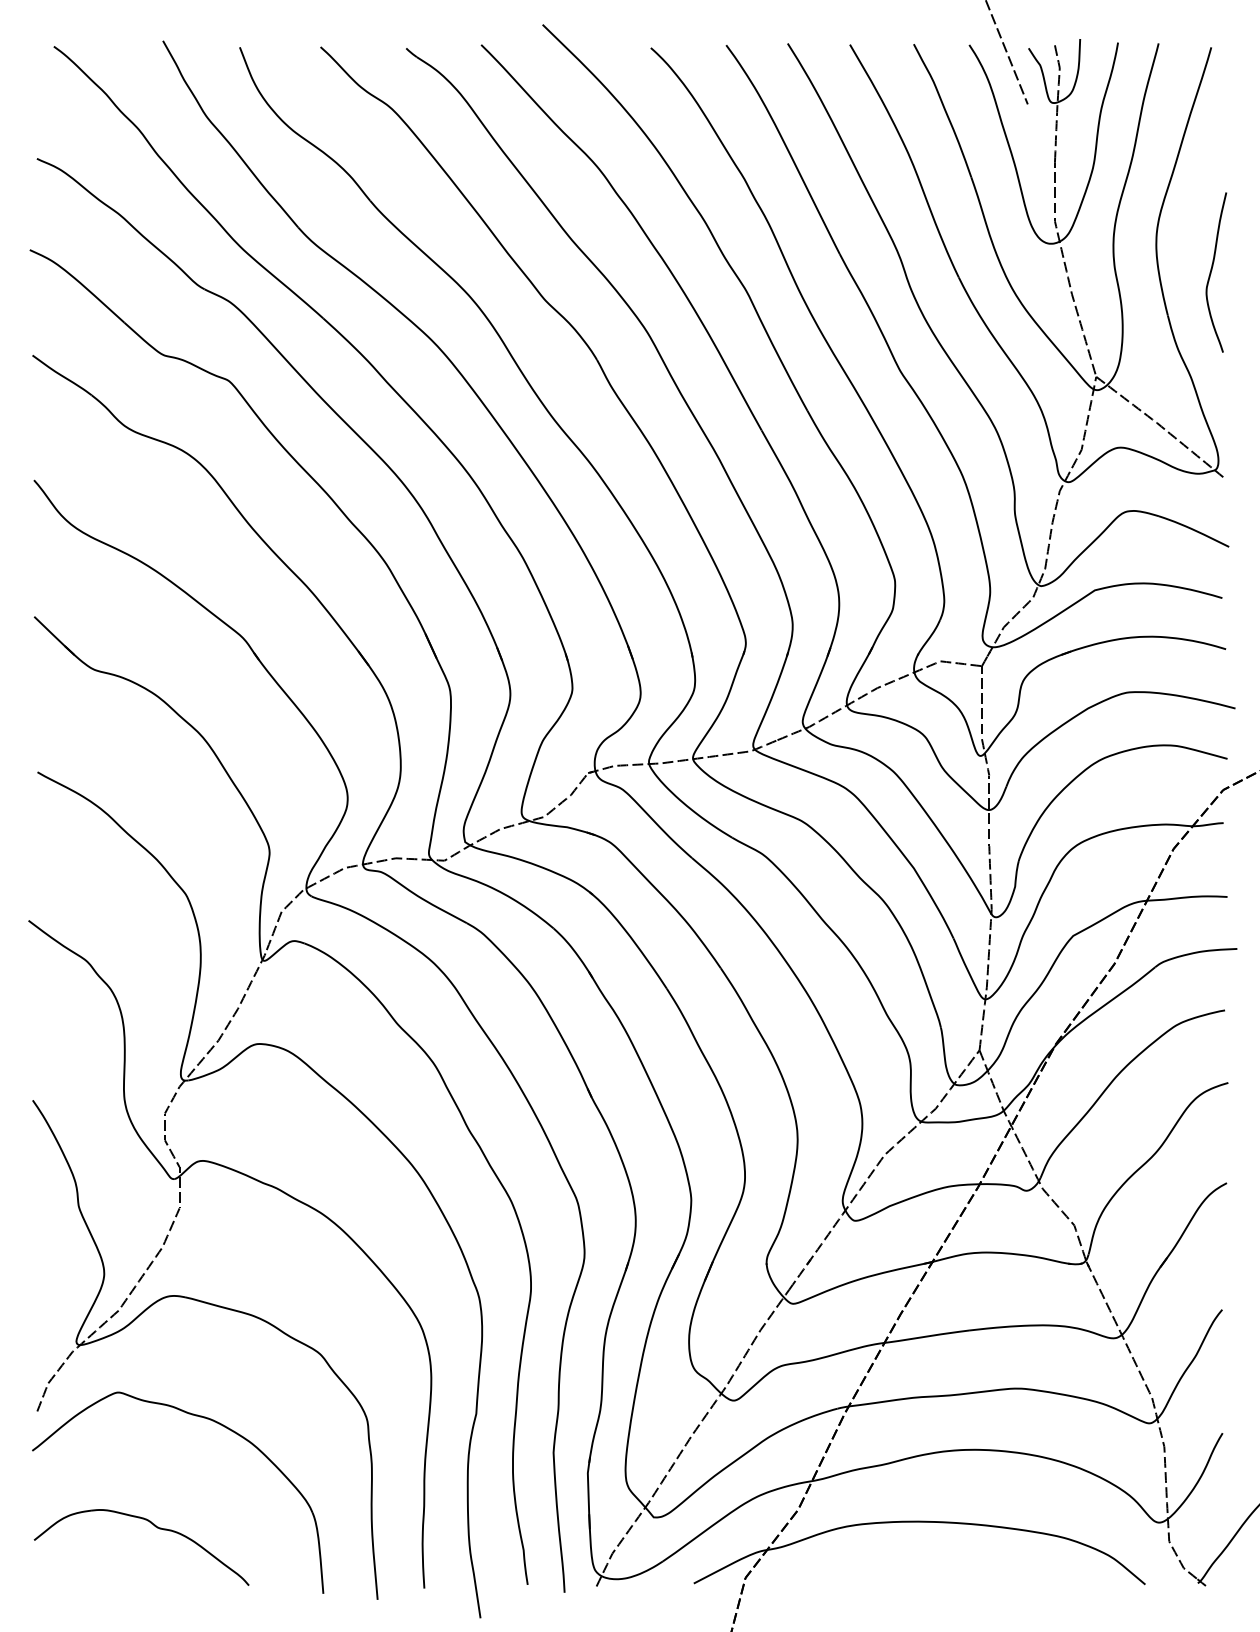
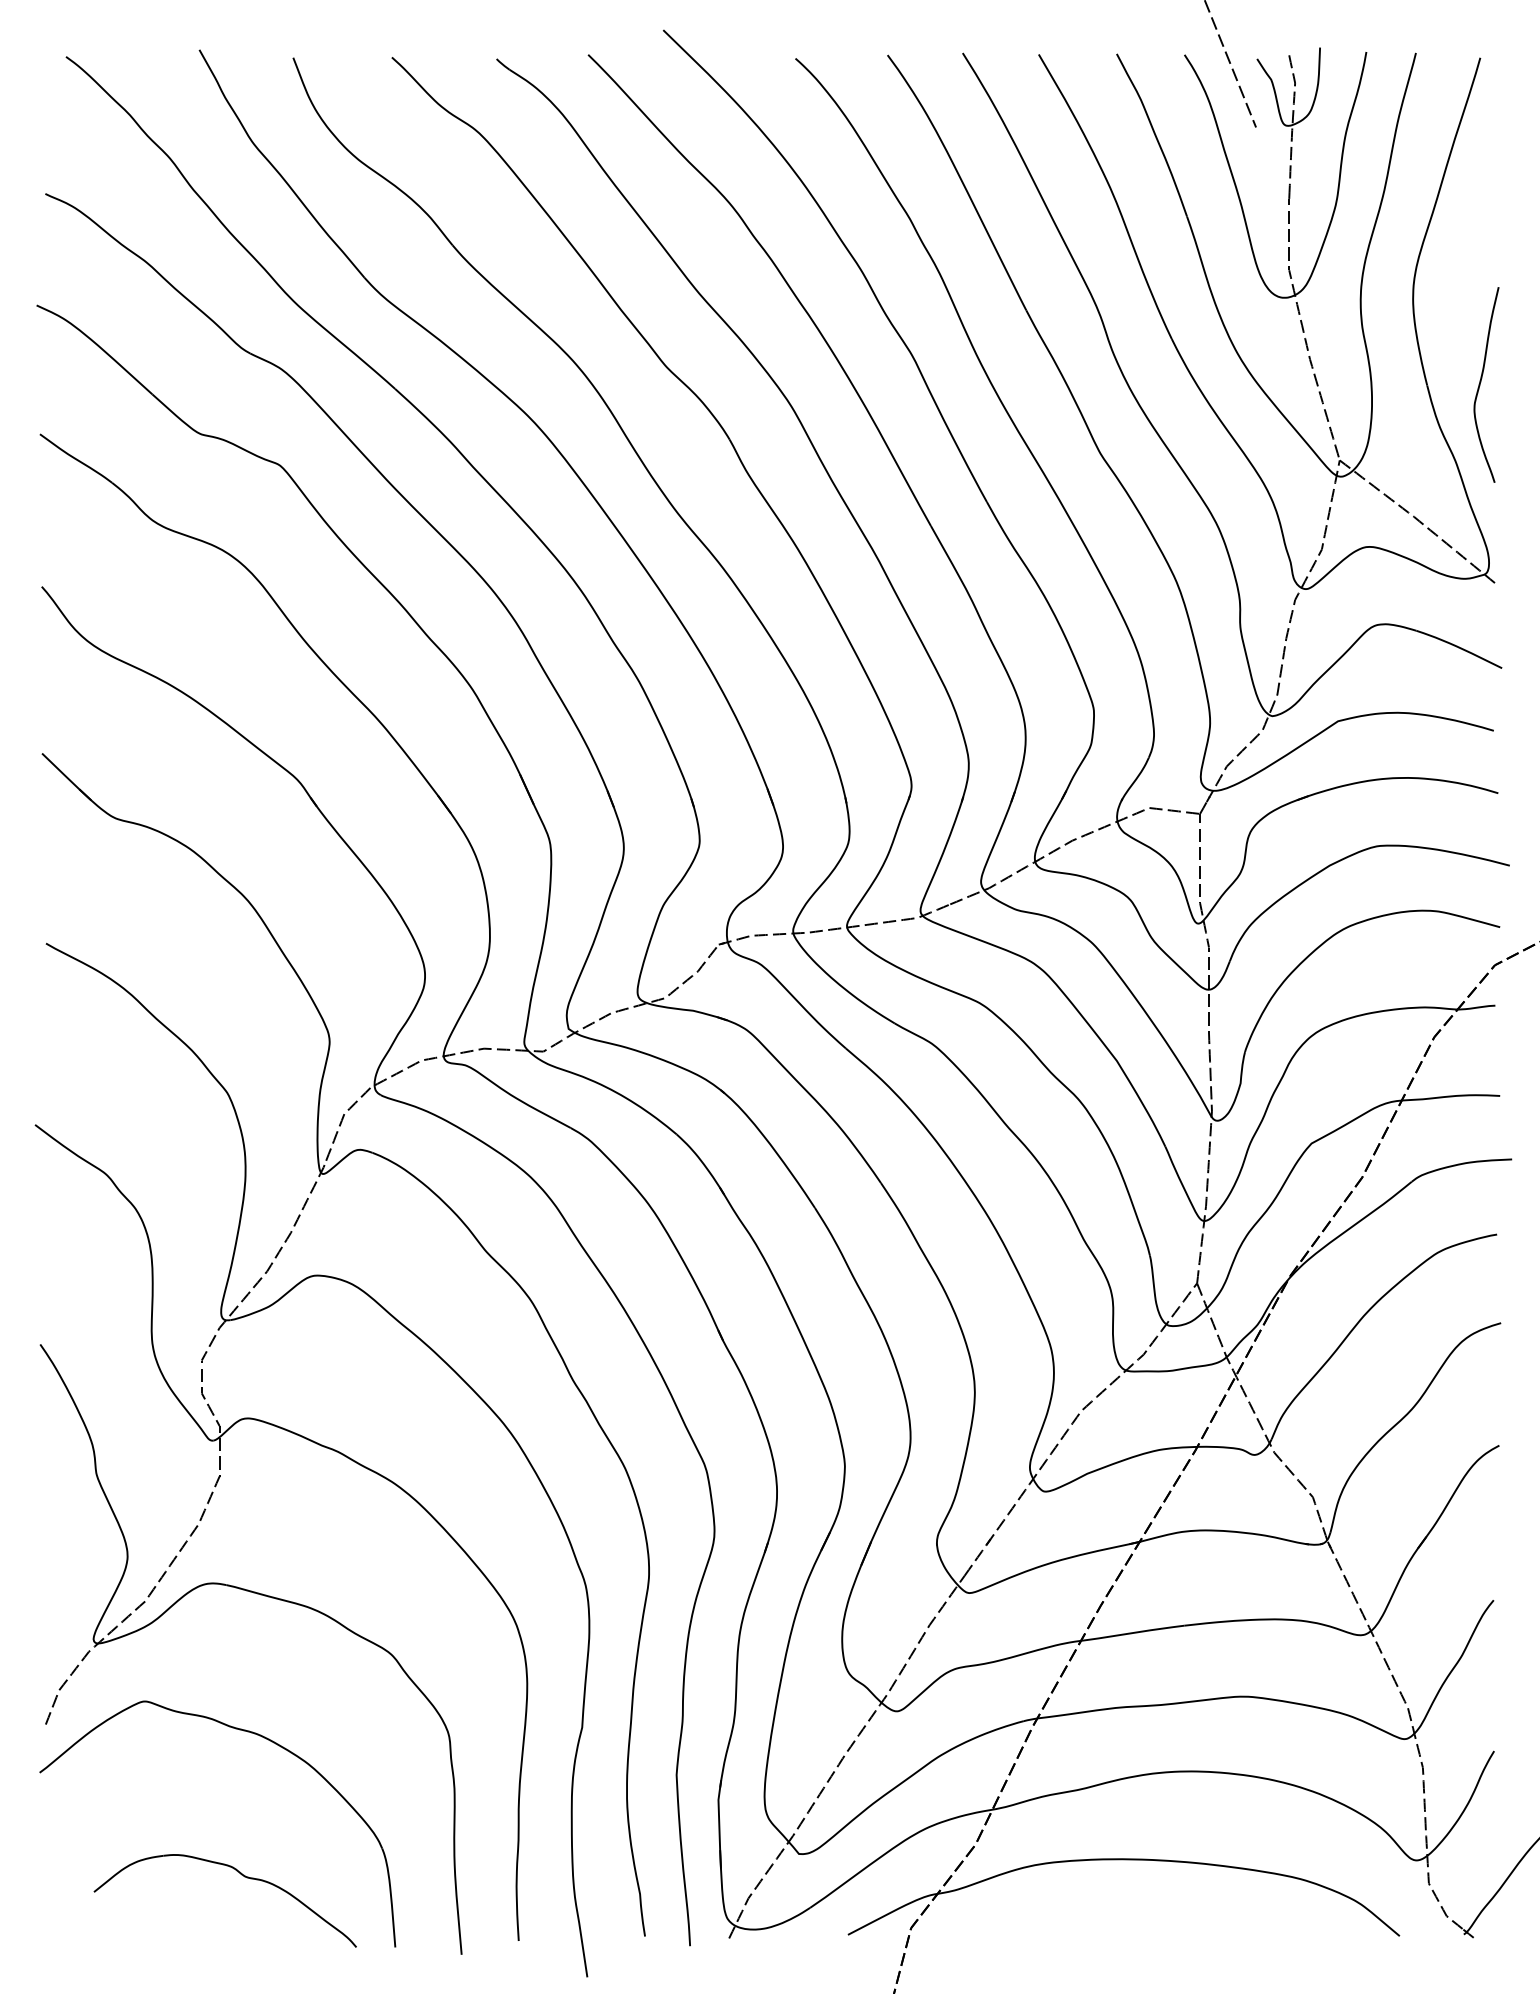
curve: (1212, 270) -> (1481, 382), moved
part: (154, 1526) -> (241, 1875), moved

